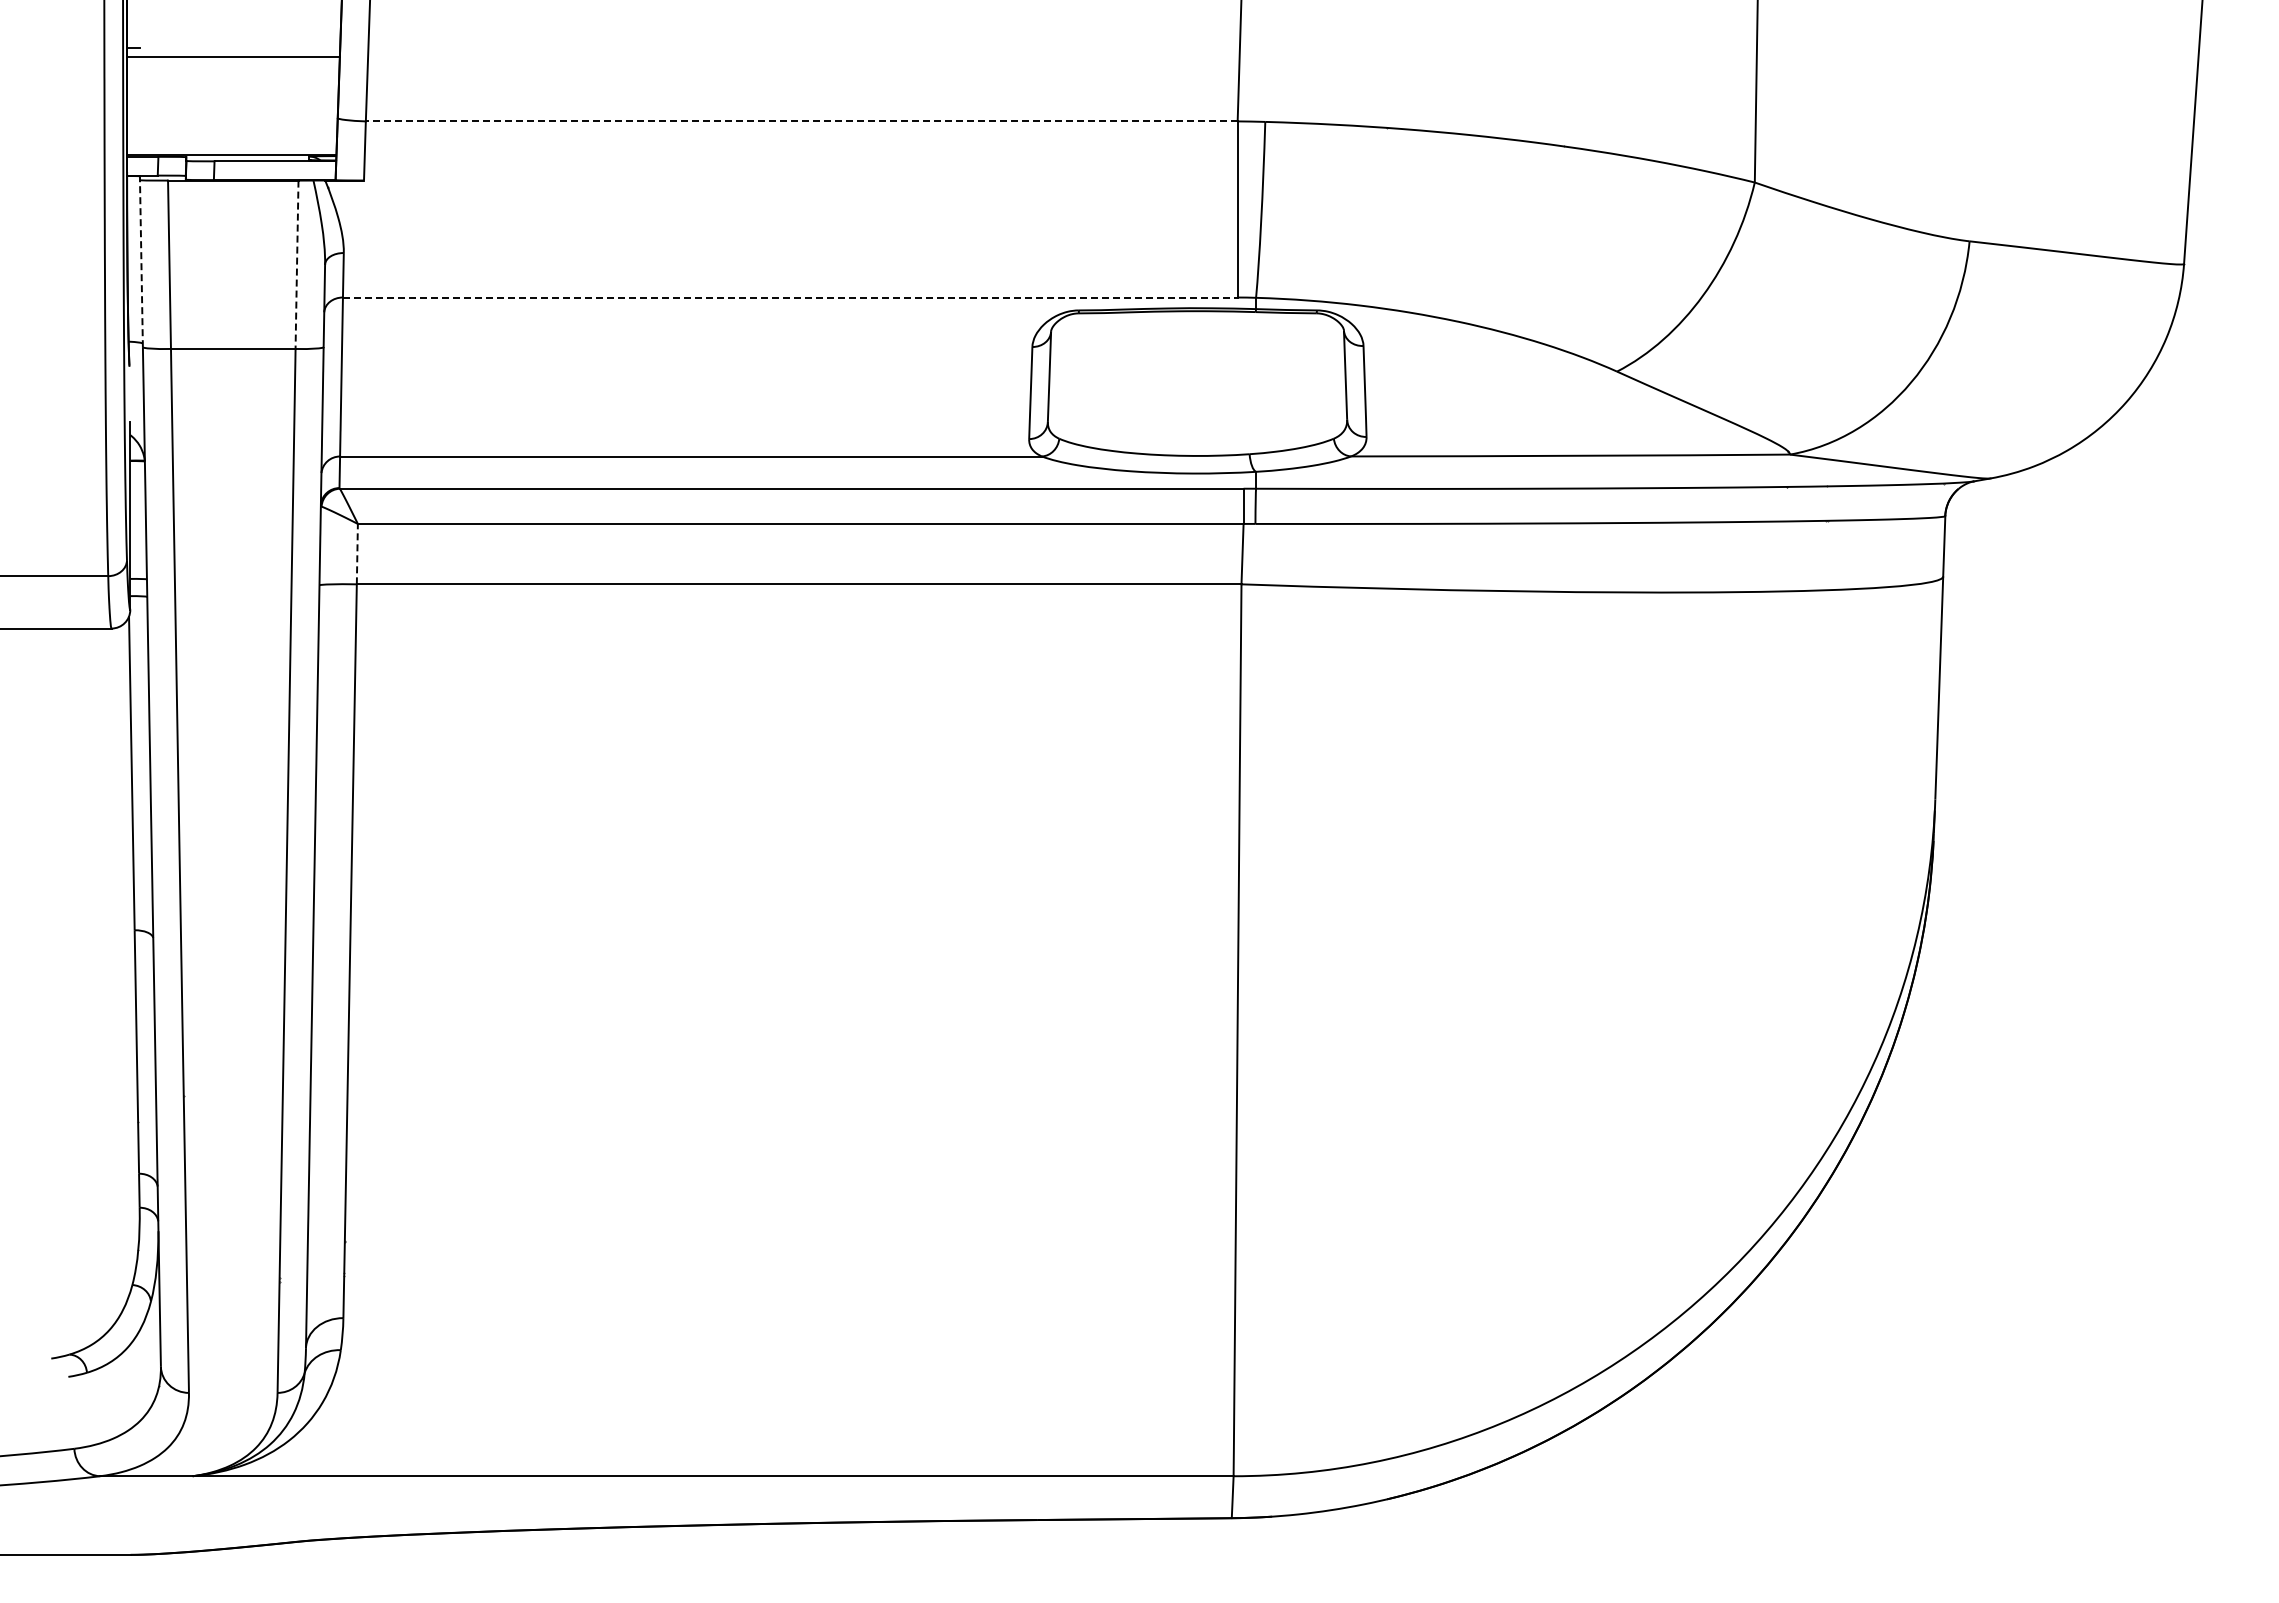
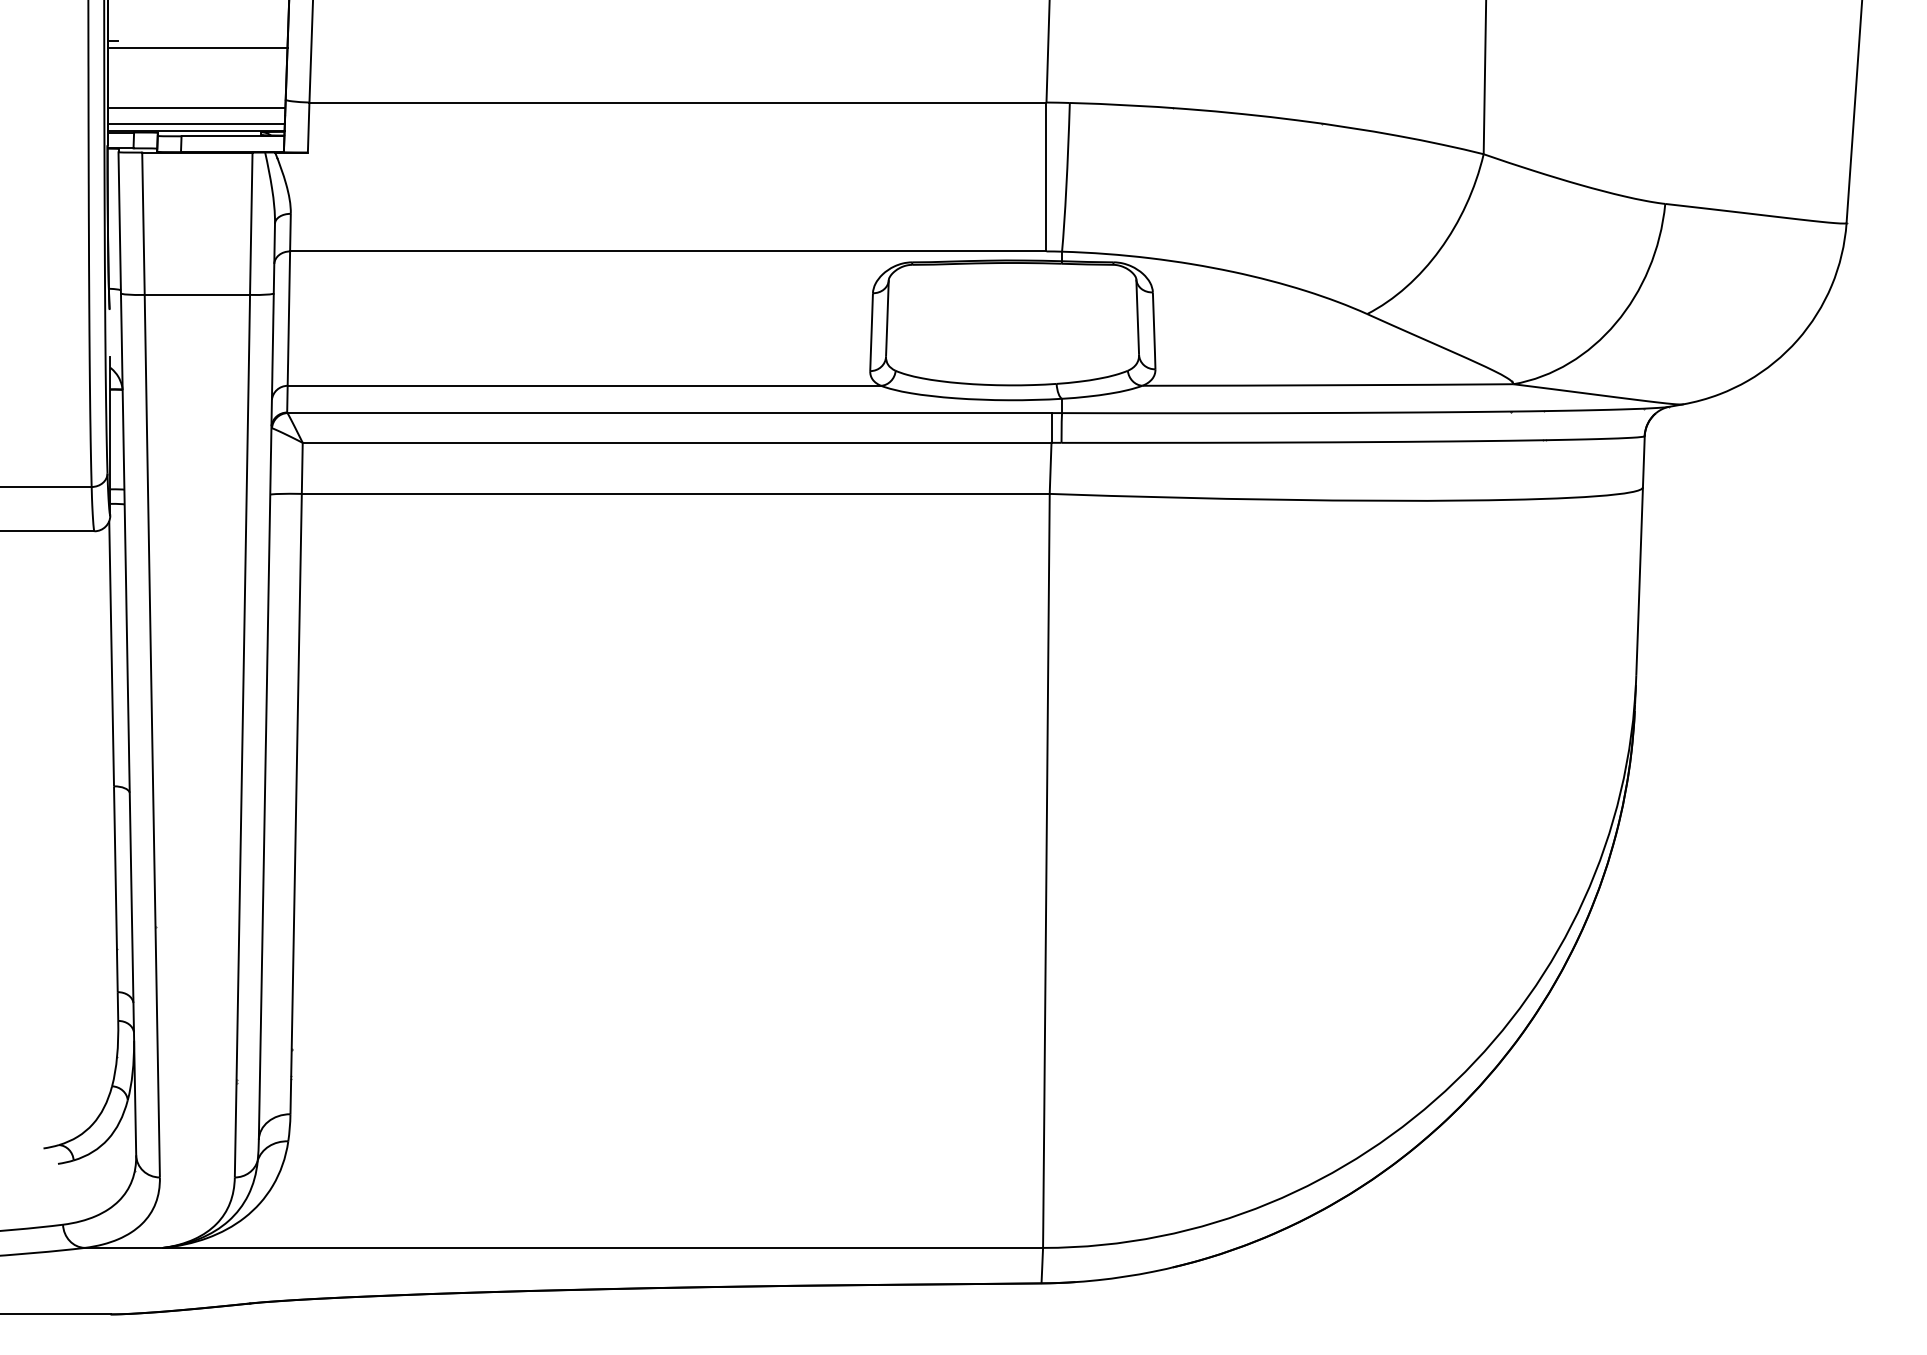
line: (801, 121) -> (677, 102), dashed -> solid
line: (232, 127) -> (196, 107), added
line: (231, 146) -> (195, 123), added
line: (141, 263) -> (119, 222), dashed -> solid
line: (297, 265) -> (251, 224), dashed -> solid
line: (790, 297) -> (668, 251), dashed -> solid
line: (357, 553) -> (302, 467), dashed -> solid

